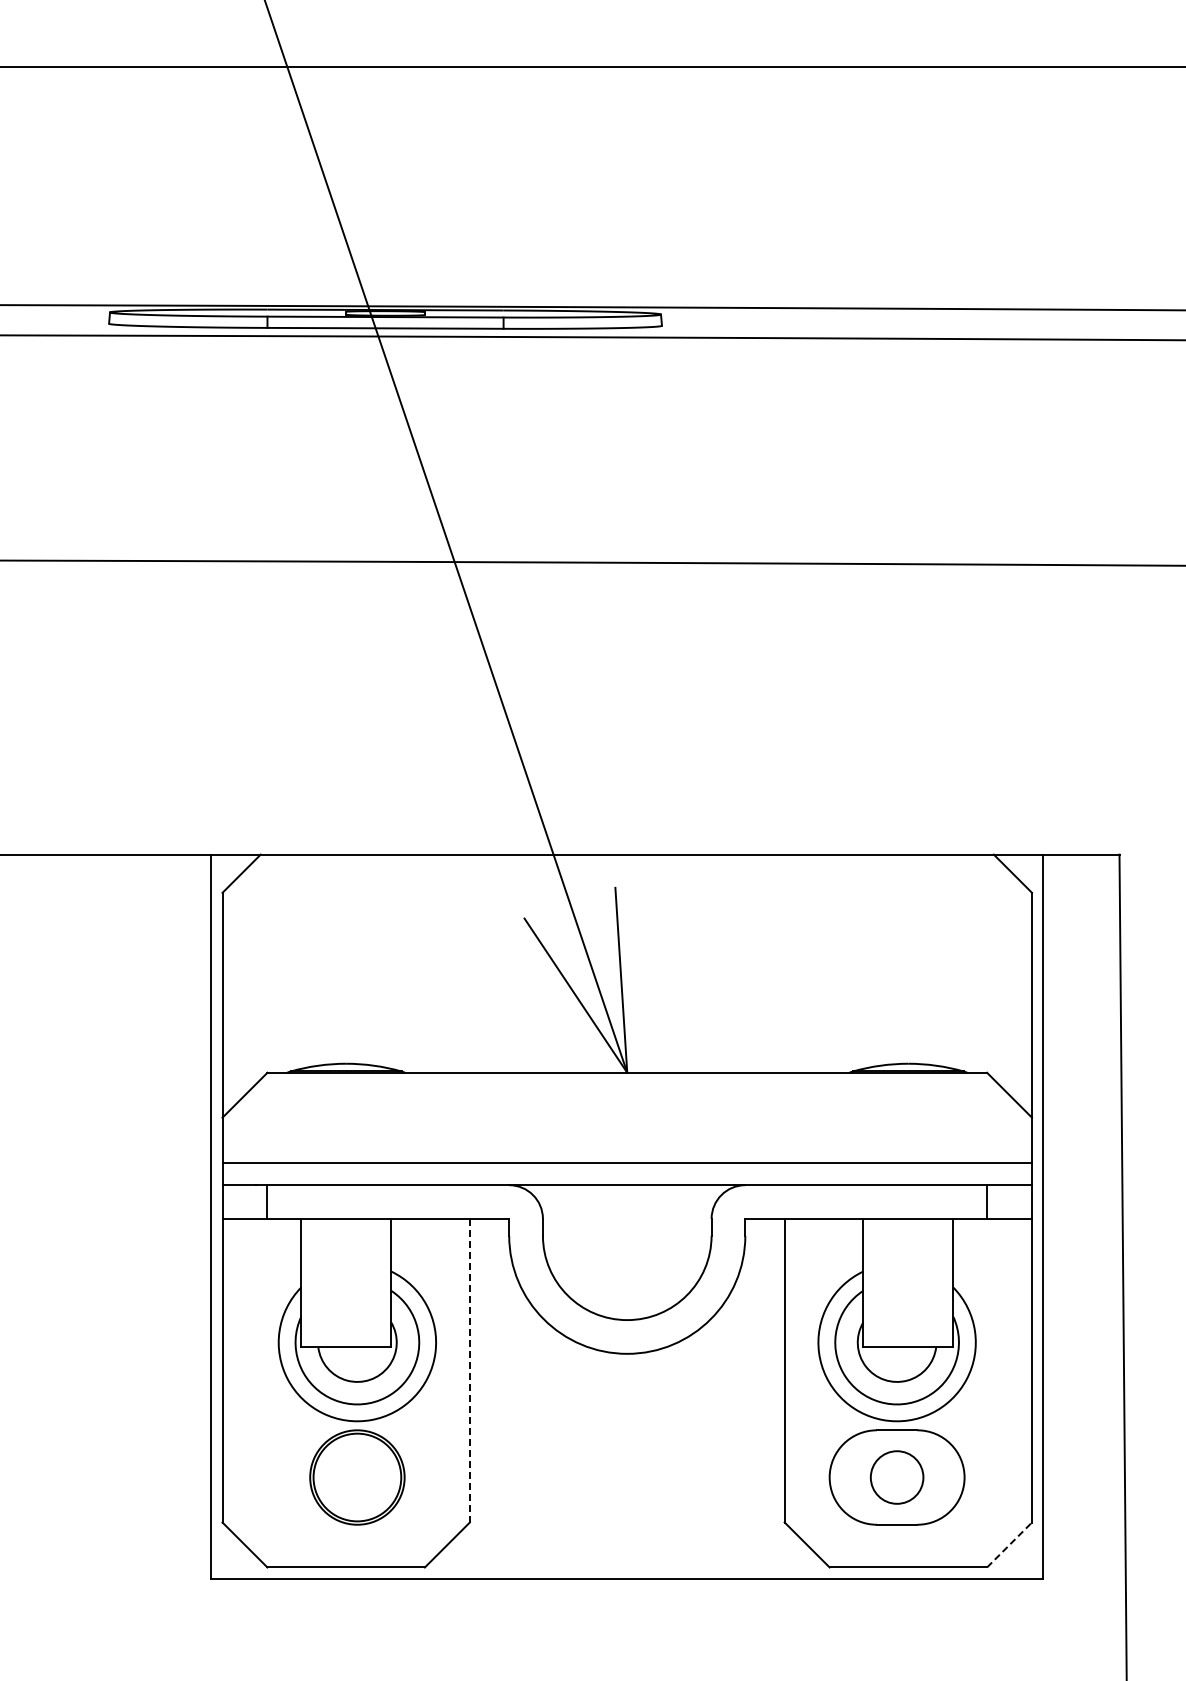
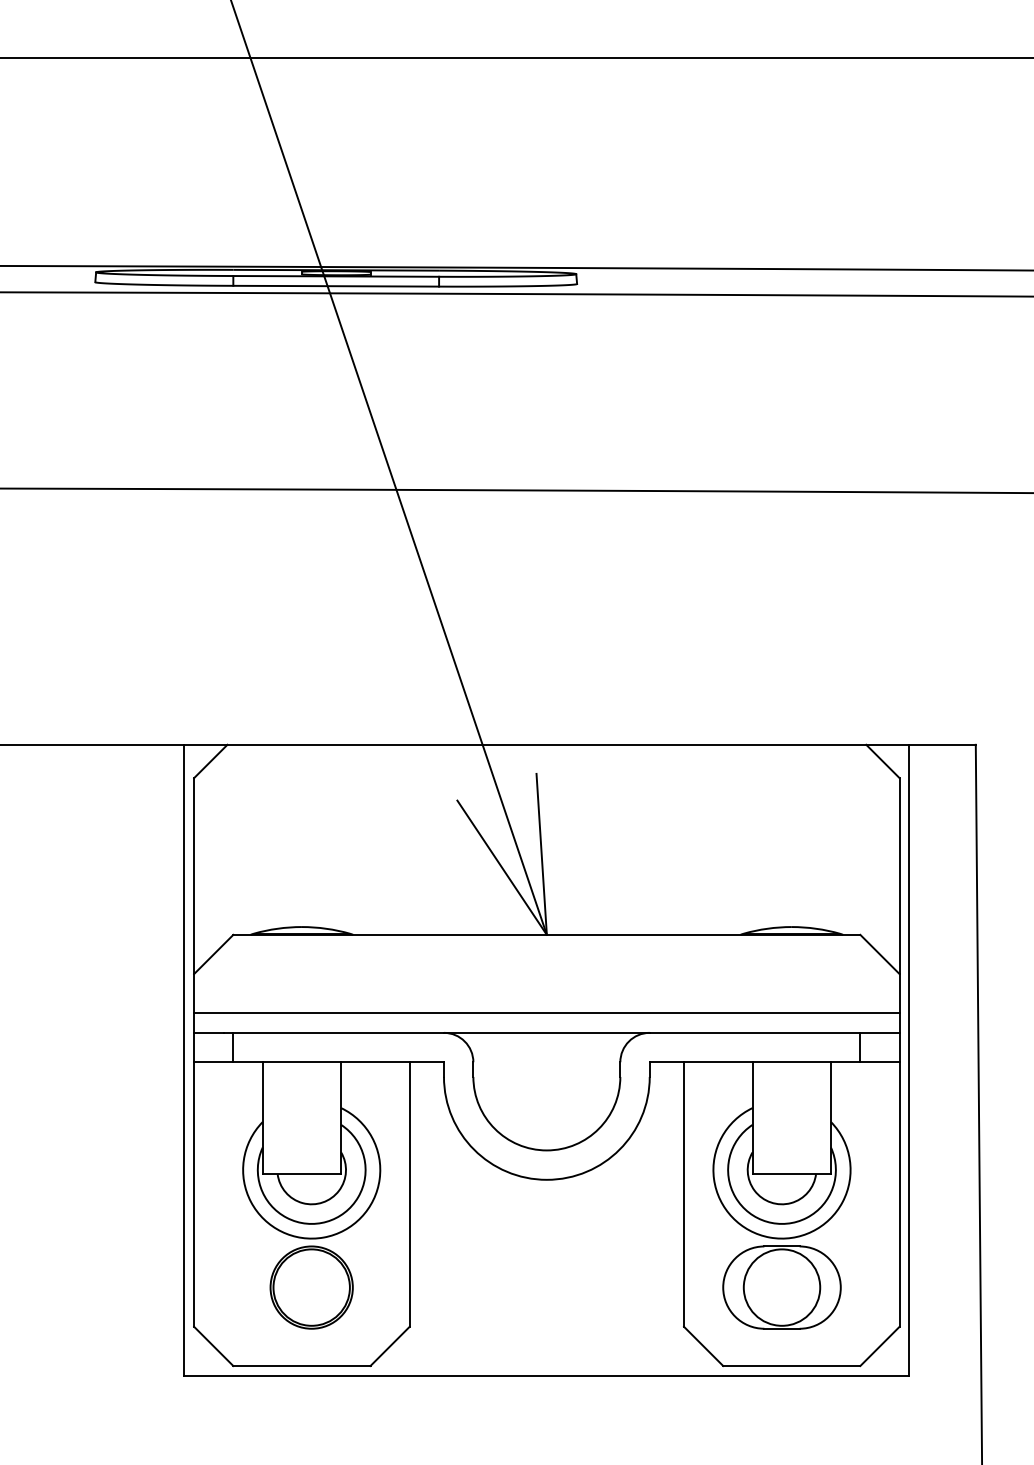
line: (469, 1370) -> (409, 1194), dashed -> solid
circle: (896, 1477) -> (781, 1287), size x1.67
line: (1009, 1544) -> (879, 1345), dashed -> solid

